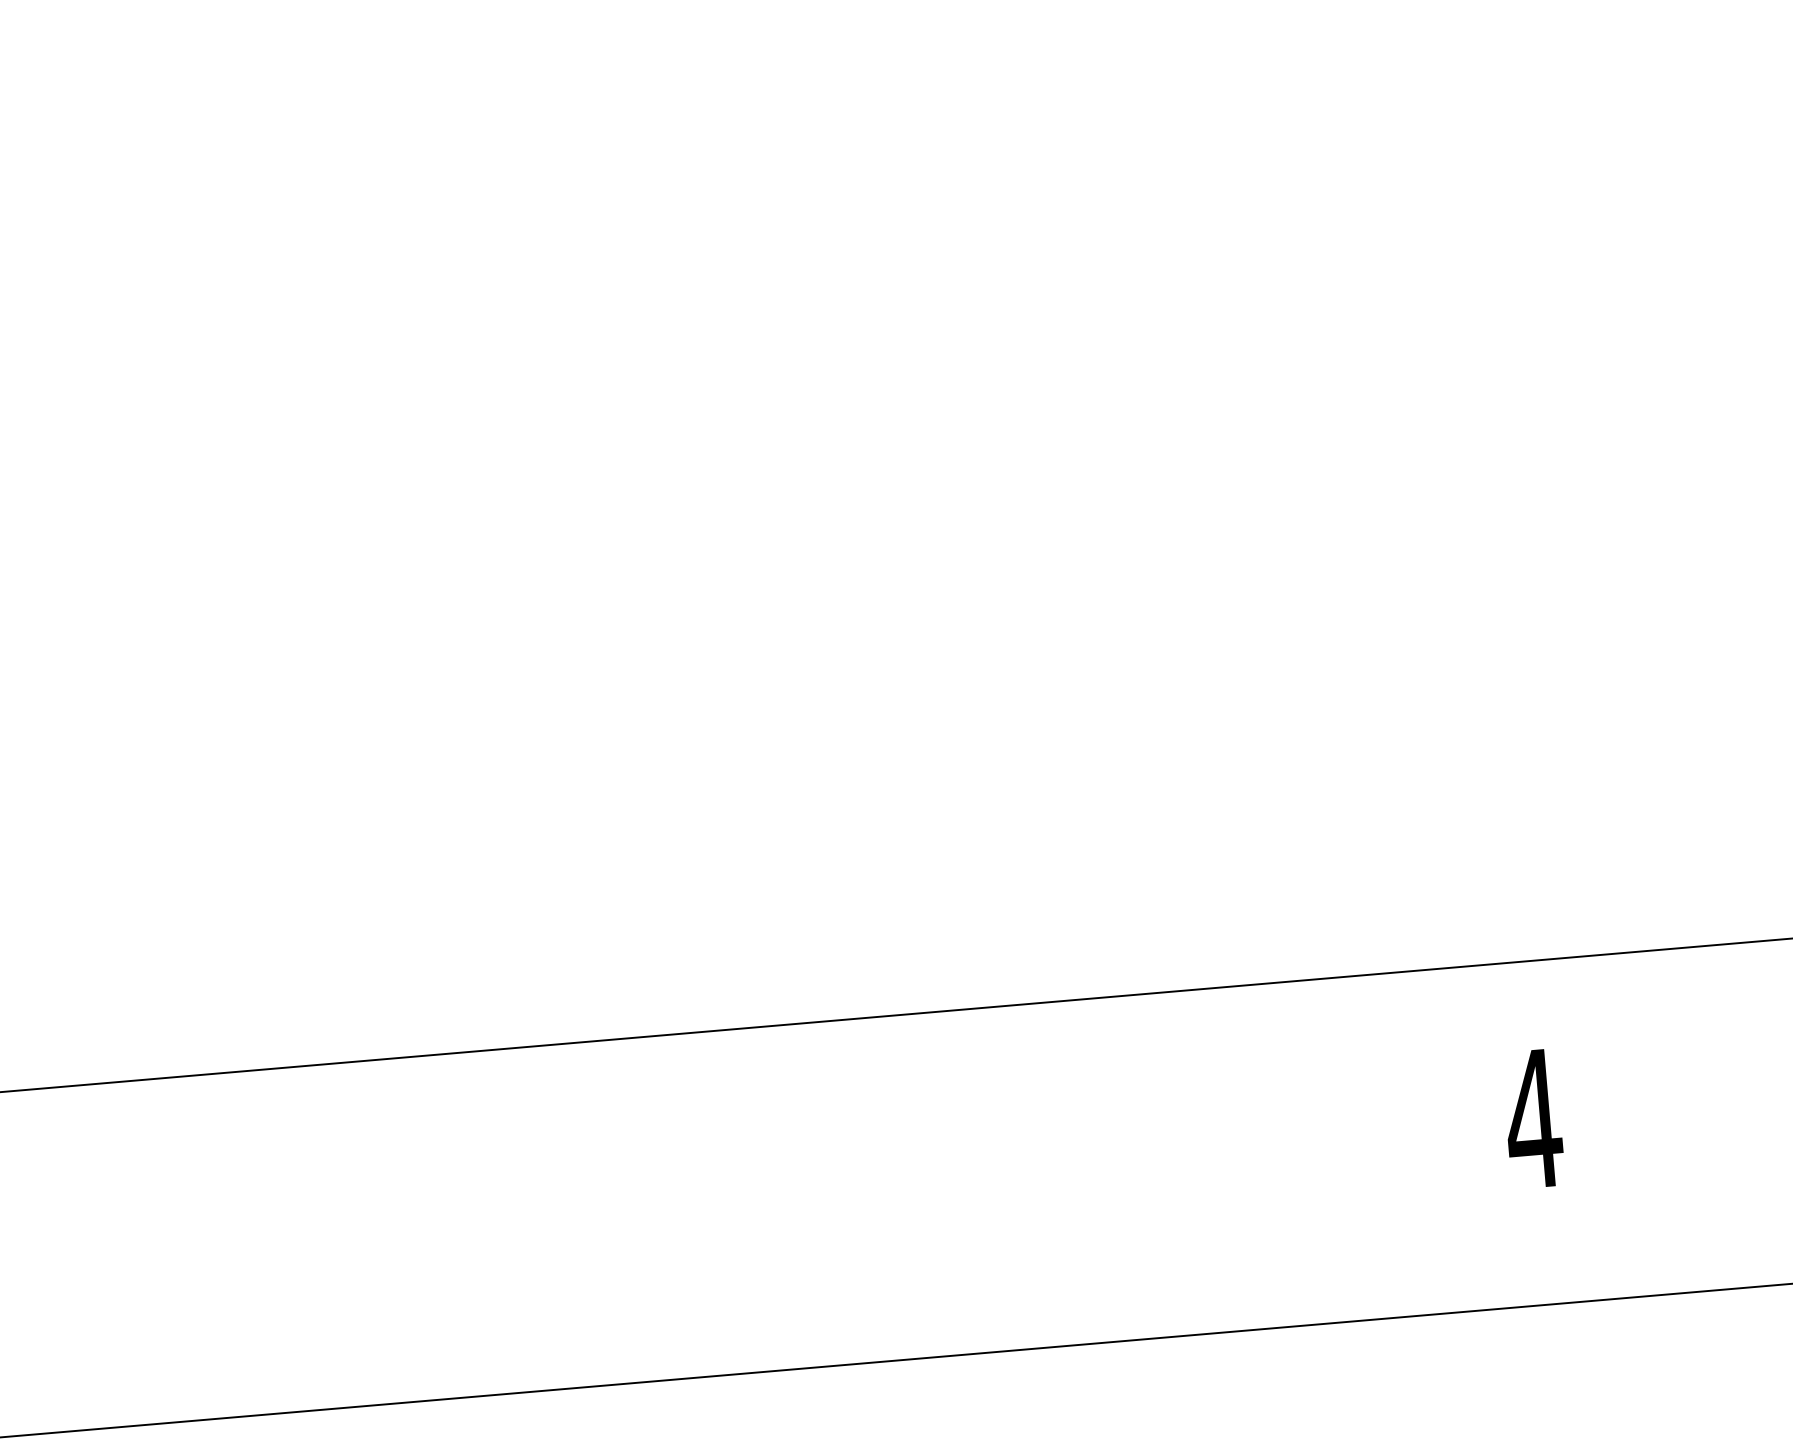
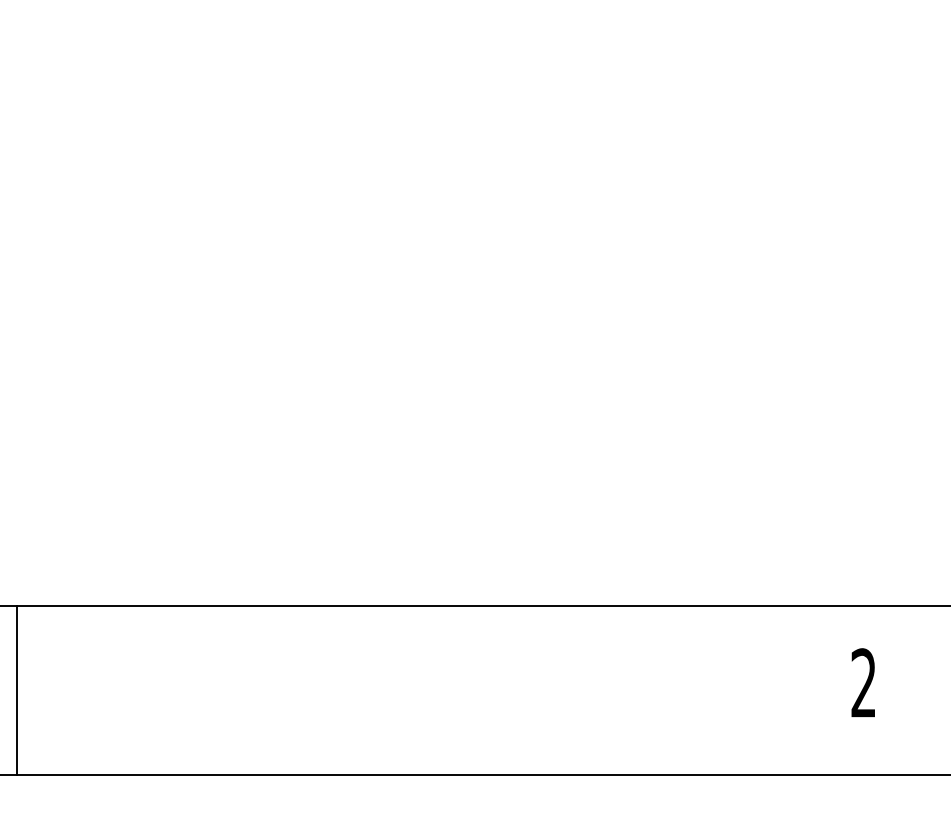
text: (1532, 1117) -> (863, 682), 4 -> 2

